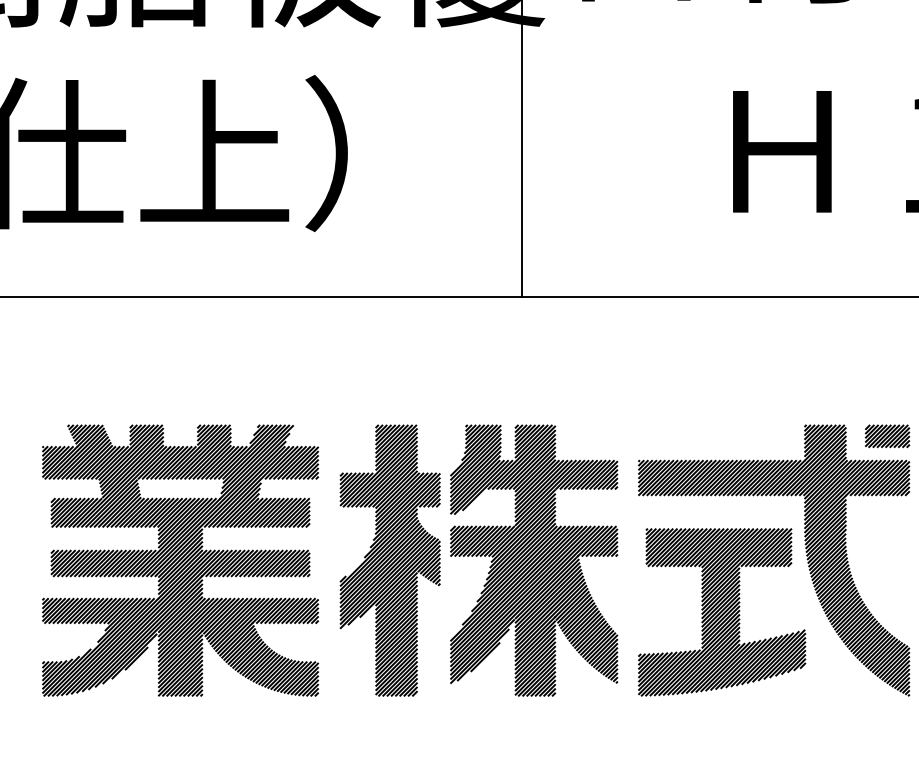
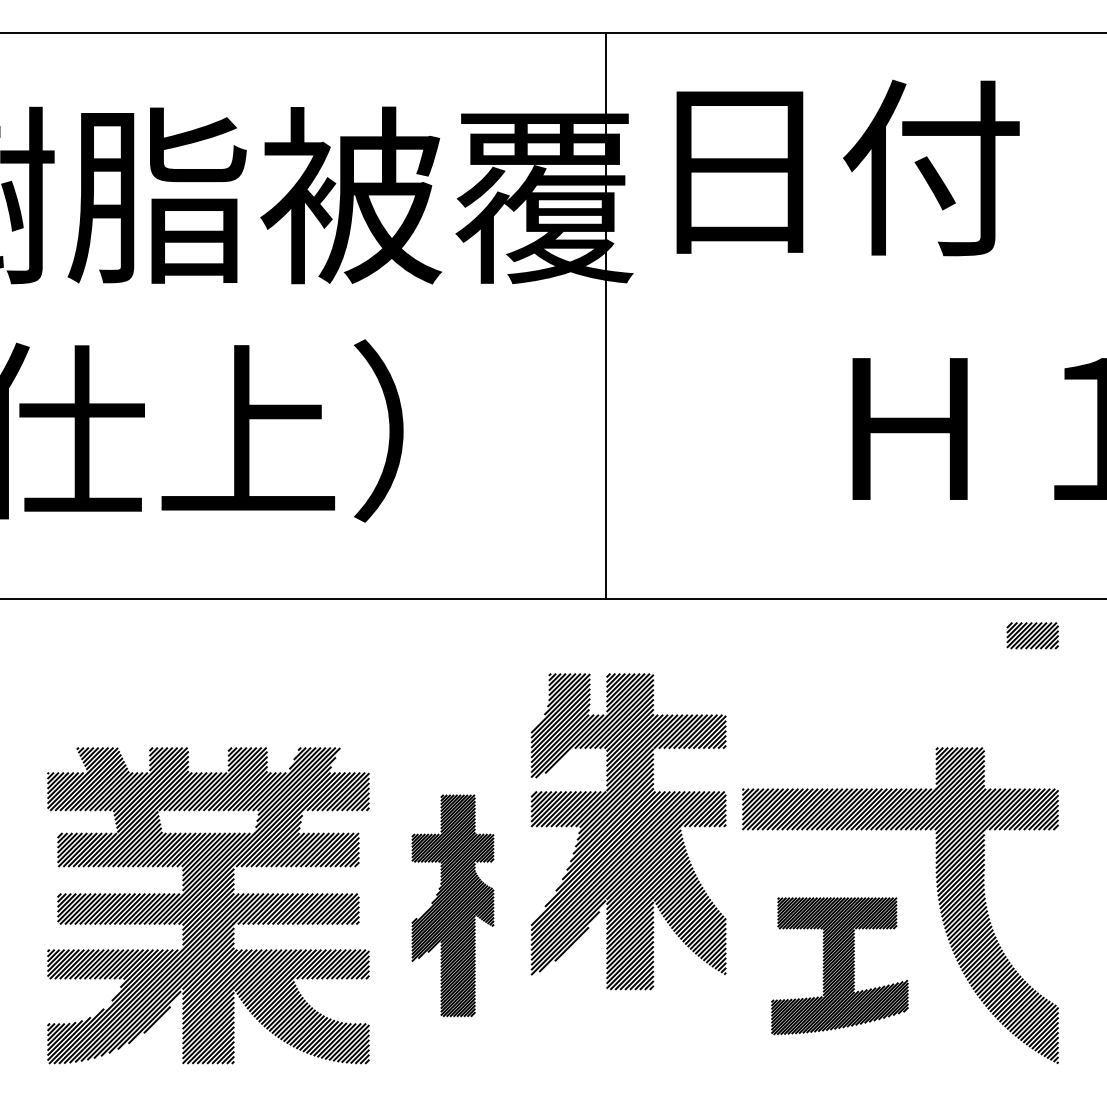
part: (887, 436) -> (1032, 635), moved
part: (389, 560) -> (452, 905), size x0.7
part: (533, 560) -> (628, 831), moved
part: (721, 612) -> (839, 966), size x0.7

